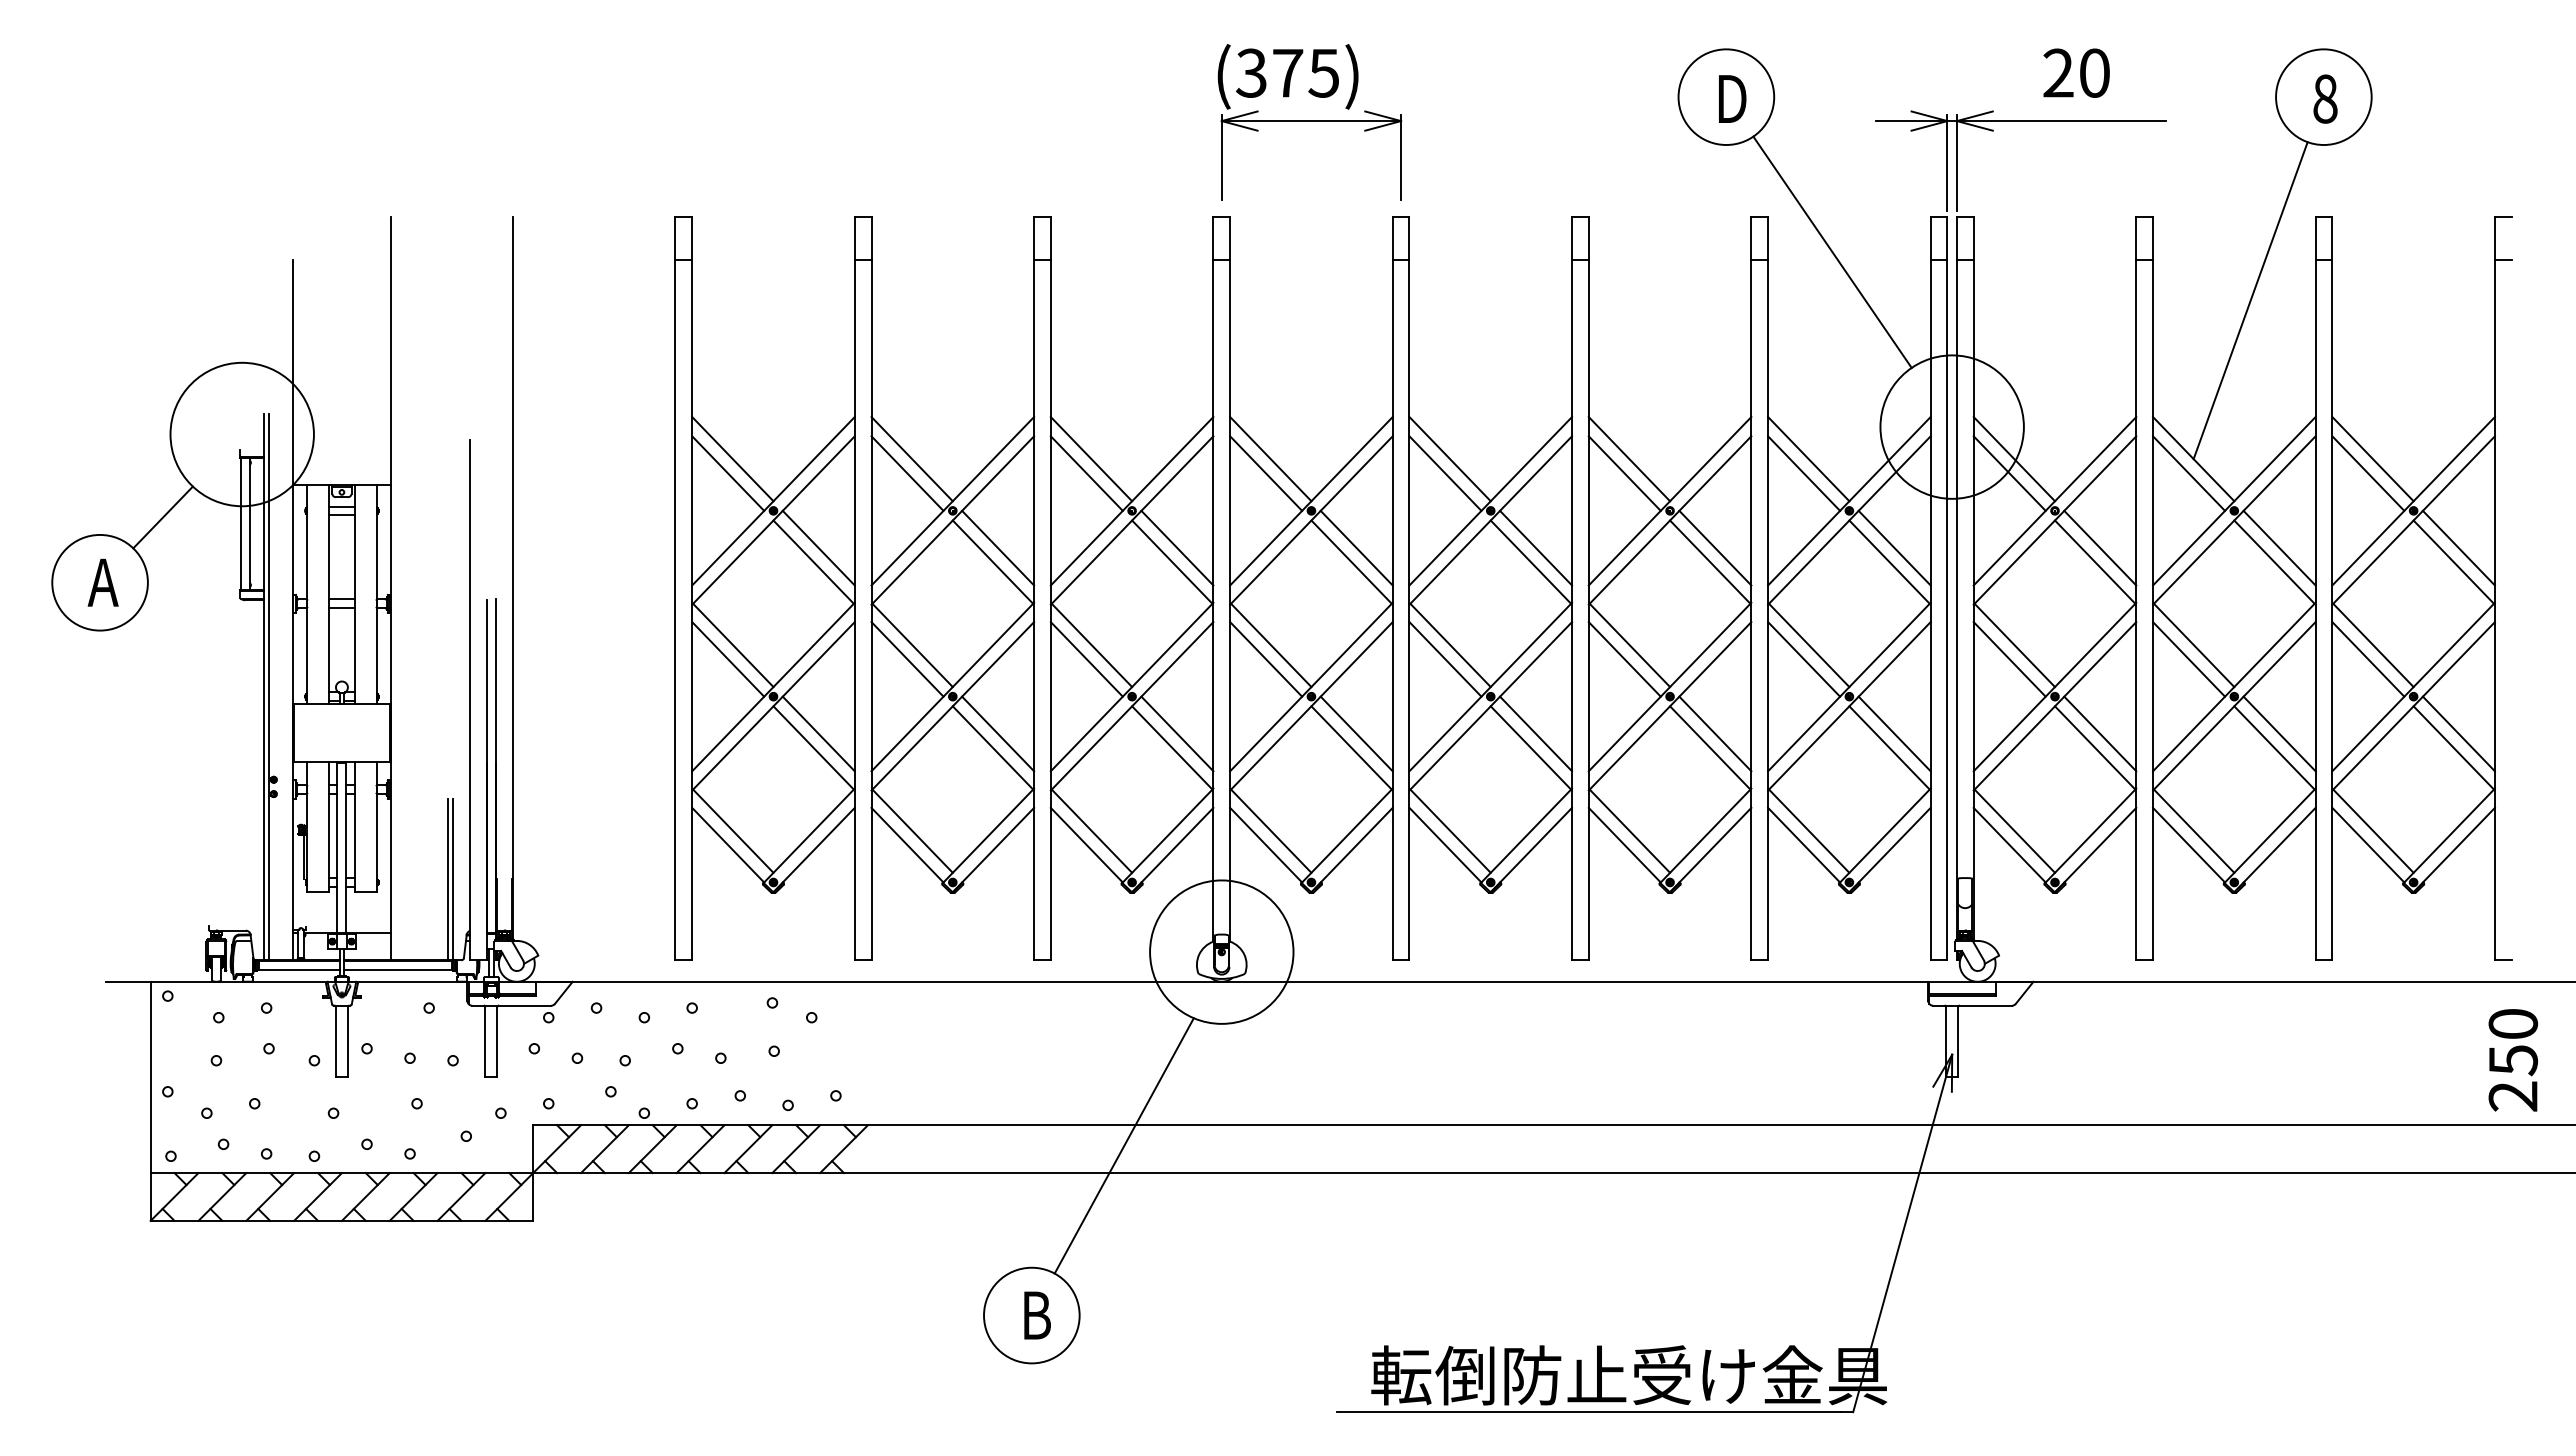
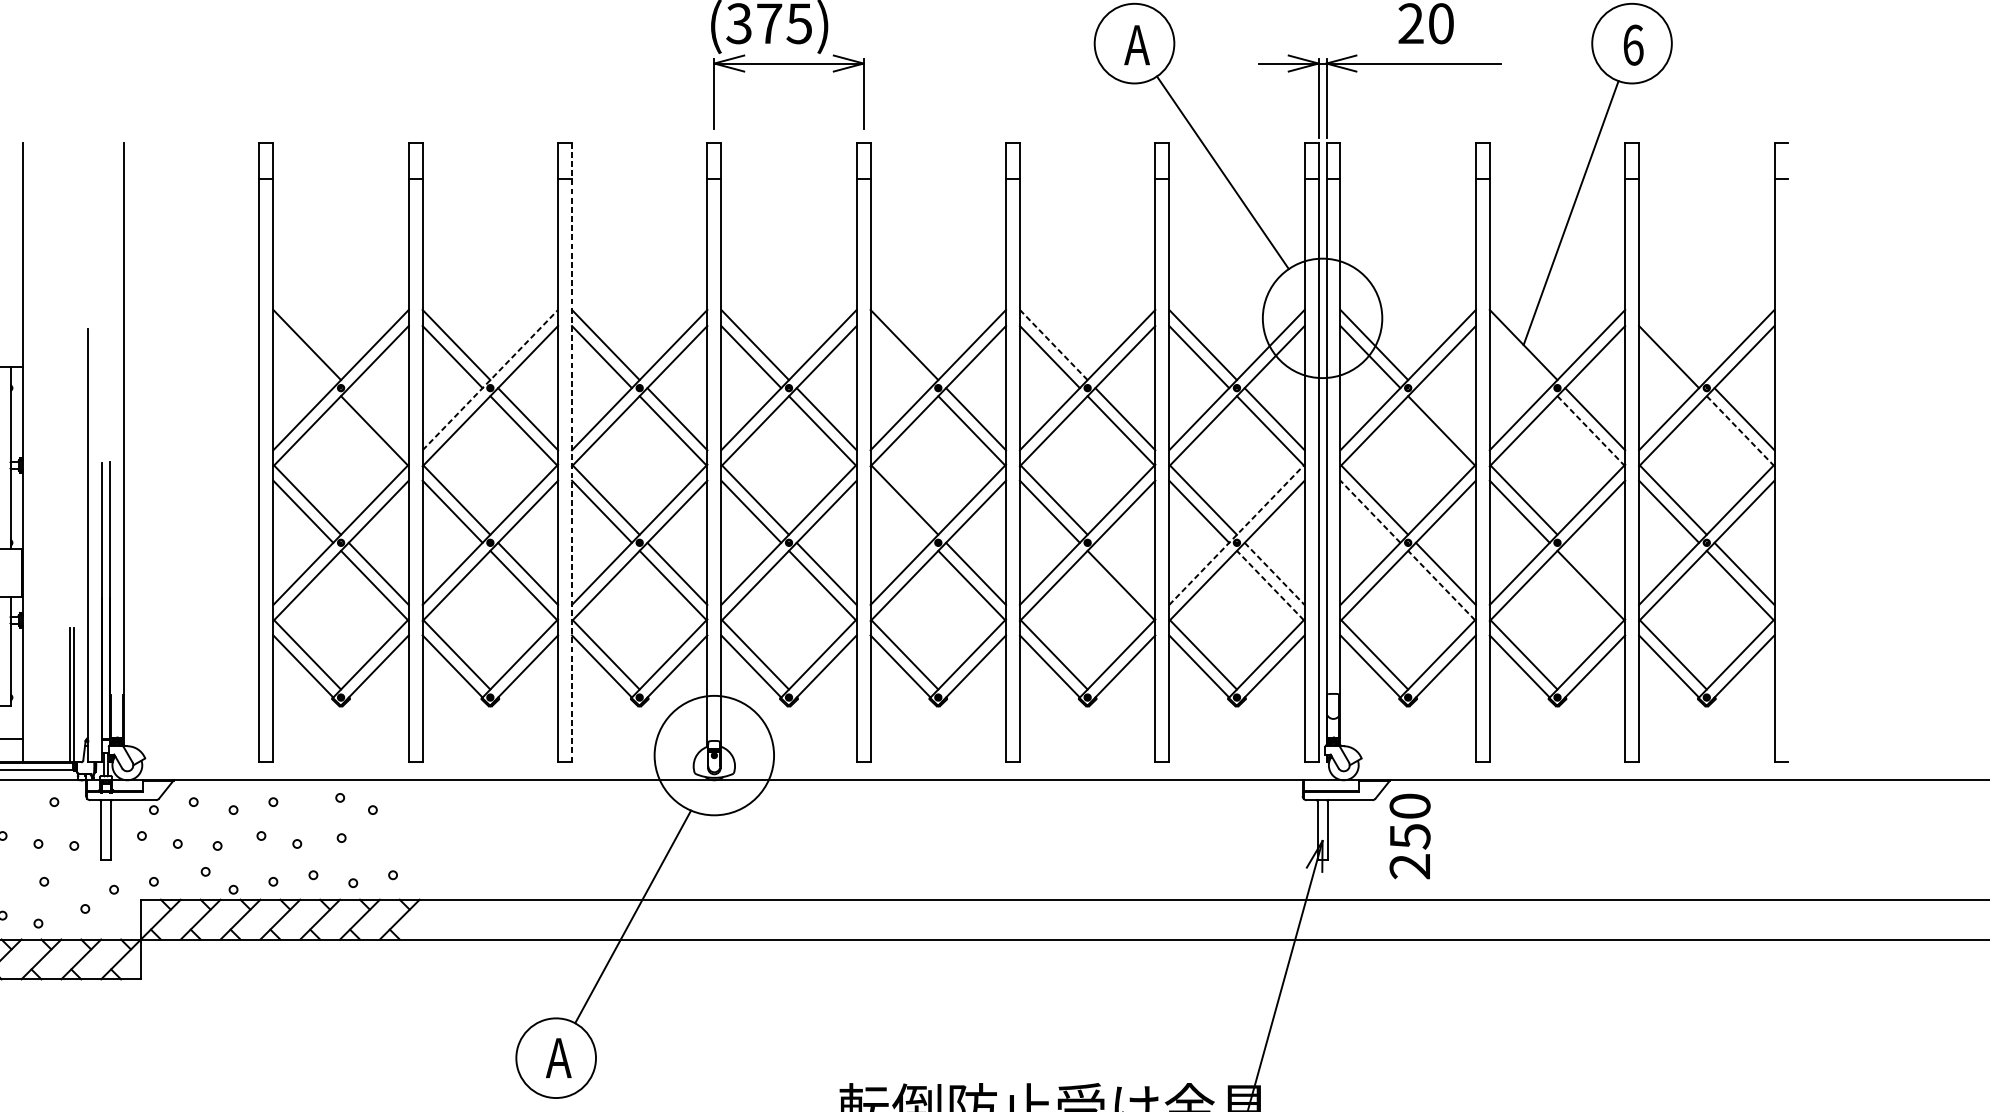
text: (1730, 98) -> (1137, 44), D -> A
text: (2325, 98) -> (1633, 44), 8 -> 6
line: (1629, 459) -> (1053, 345), solid -> dashed
line: (2372, 459) -> (1672, 345), removed
line: (728, 473) -> (303, 357), removed
line: (1445, 473) -> (900, 357), removed
line: (2189, 473) -> (1520, 357), removed
line: (953, 500) -> (490, 379), solid -> dashed
line: (818, 547) -> (378, 418), removed
line: (2100, 547) -> (1446, 418), removed
line: (2274, 562) -> (1590, 431), solid -> dashed
line: (2453, 562) -> (1740, 431), solid -> dashed
line: (1050, 588) -> (571, 452), solid -> dashed
line: (1445, 659) -> (900, 511), removed
line: (2009, 659) -> (1370, 511), solid -> dashed
line: (1849, 686) -> (1237, 534), solid -> dashed
line: (1715, 733) -> (1125, 573), removed
line: (1894, 733) -> (1274, 573), solid -> dashed
line: (2279, 733) -> (1595, 573), removed
line: (1889, 747) -> (1270, 585), solid -> dashed
line: (2095, 747) -> (1441, 585), solid -> dashed
text: (2512, 1060) -> (1409, 836), moved
text: (1034, 1315) -> (558, 1058), B -> A

